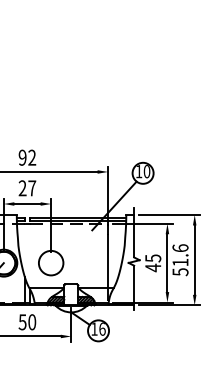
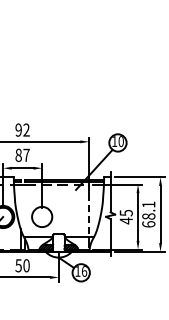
text: (22, 187) -> (18, 154), 27 -> 87
text: (180, 260) -> (148, 214), 51.6 -> 68.1
line: (108, 261) -> (89, 215), solid -> dashed

